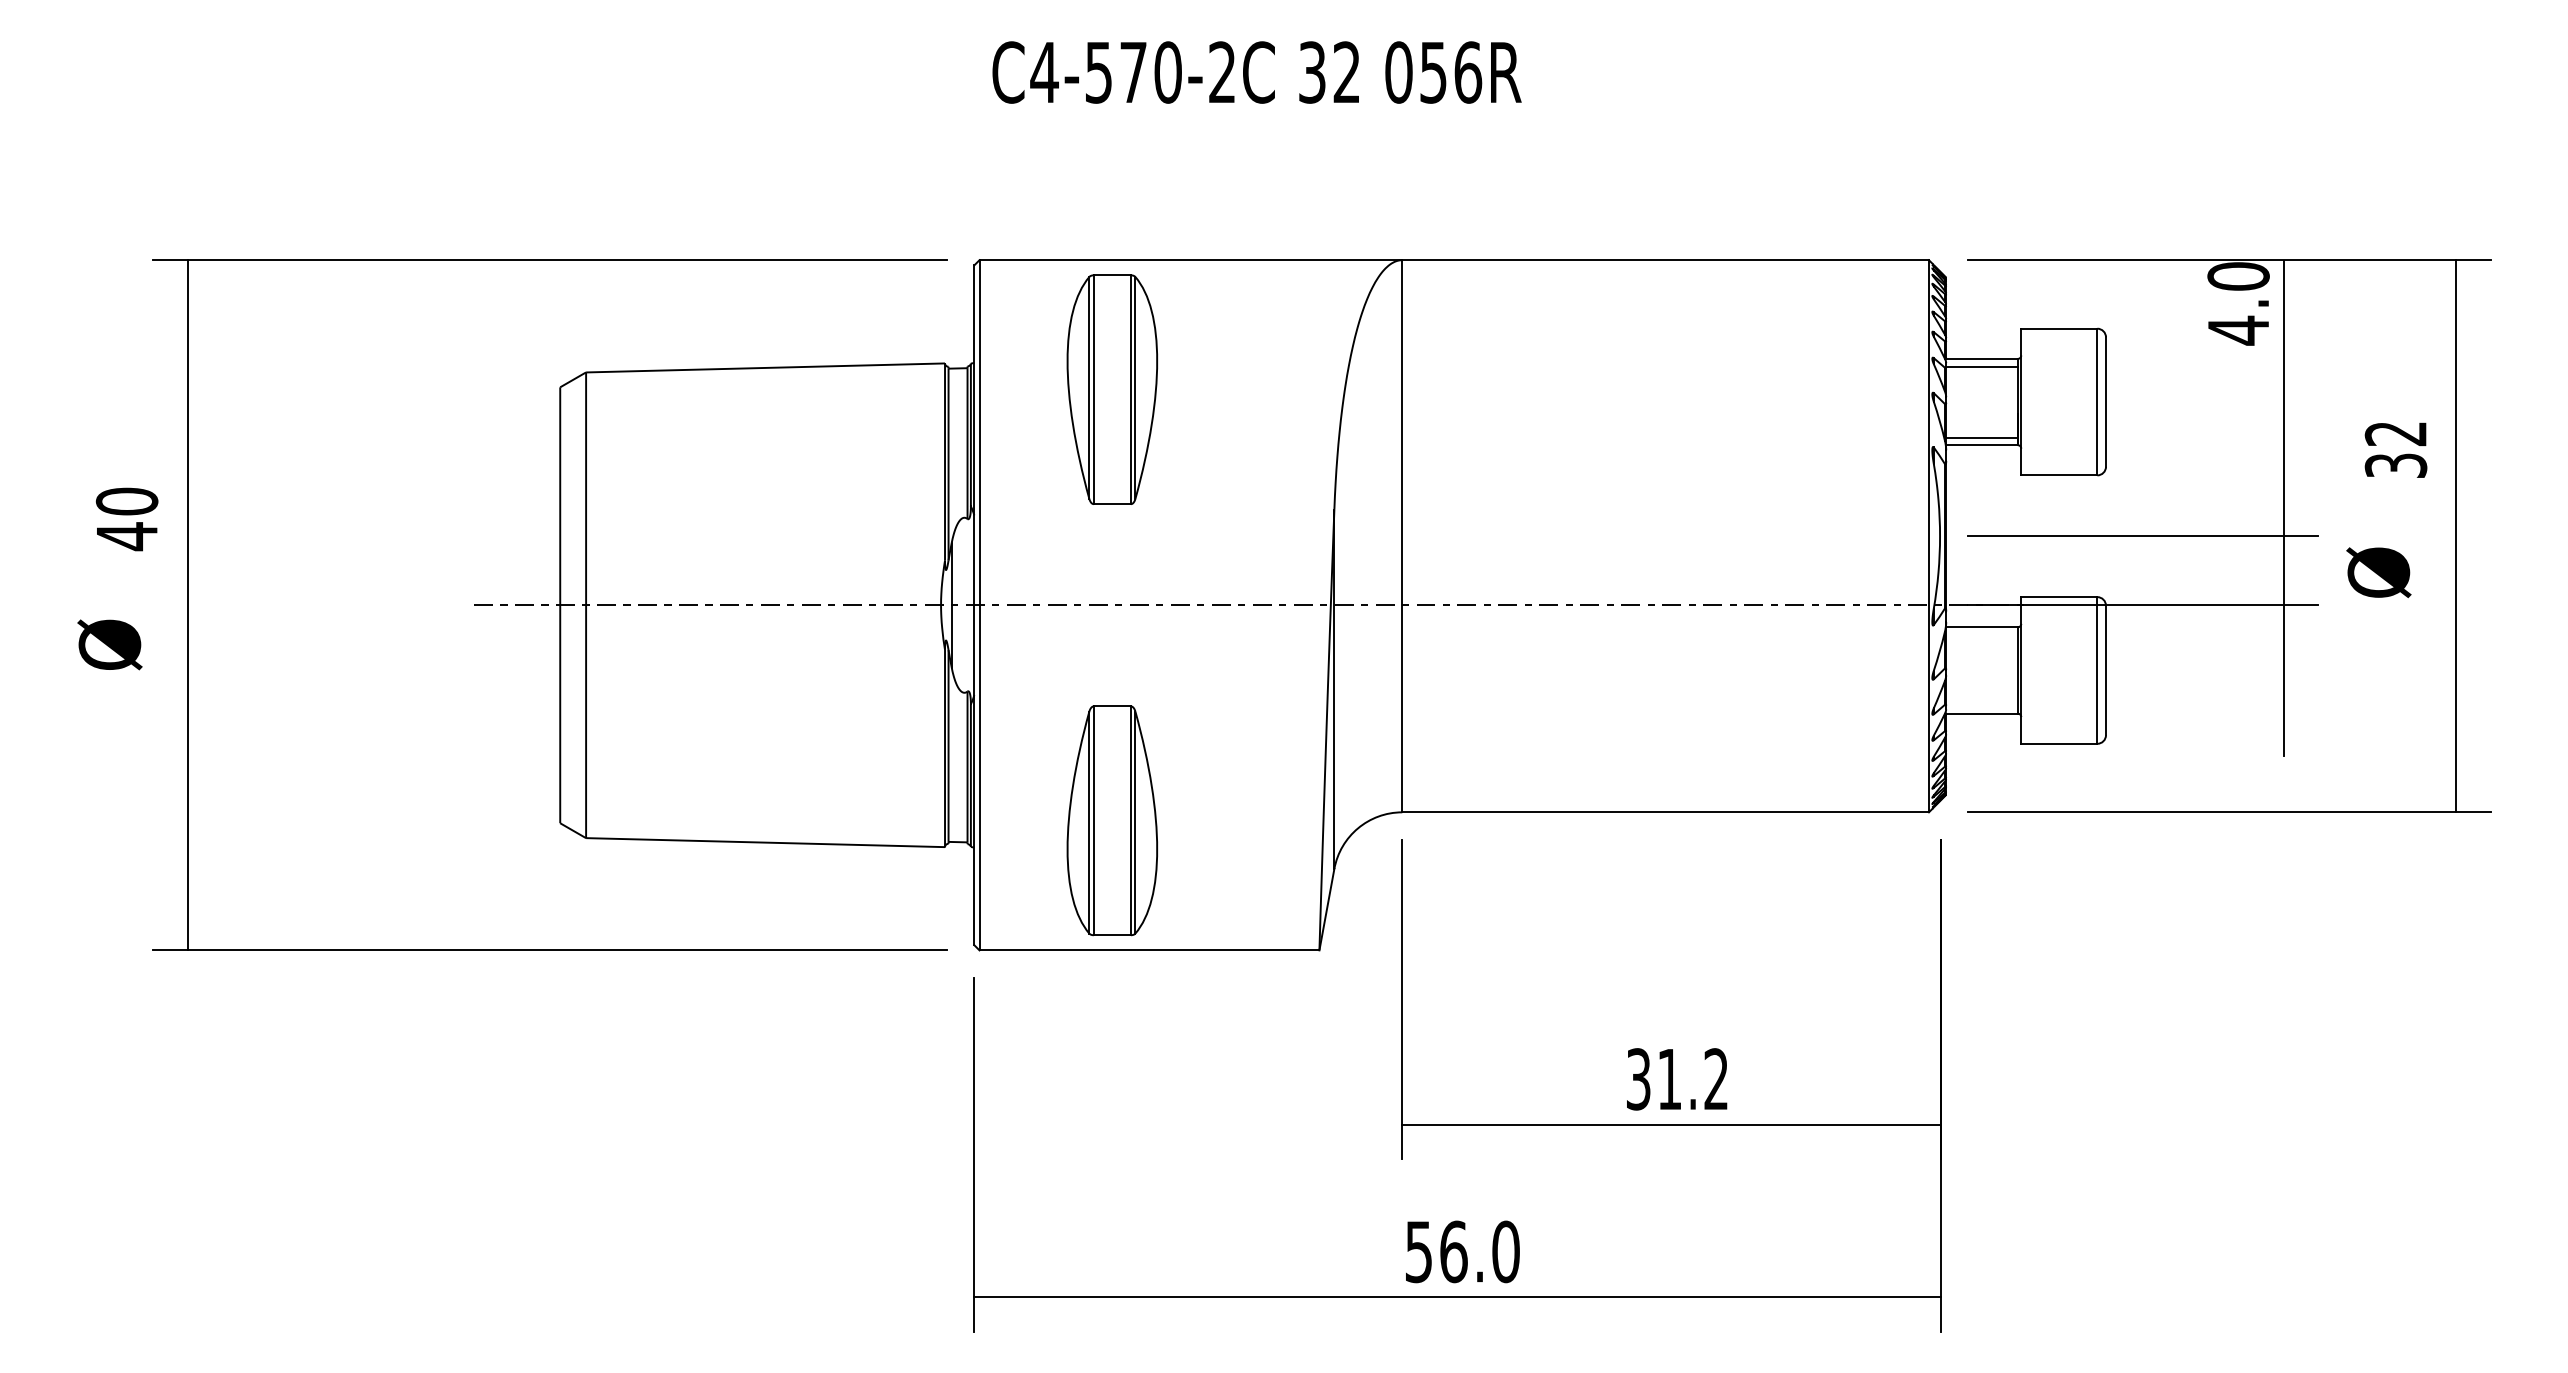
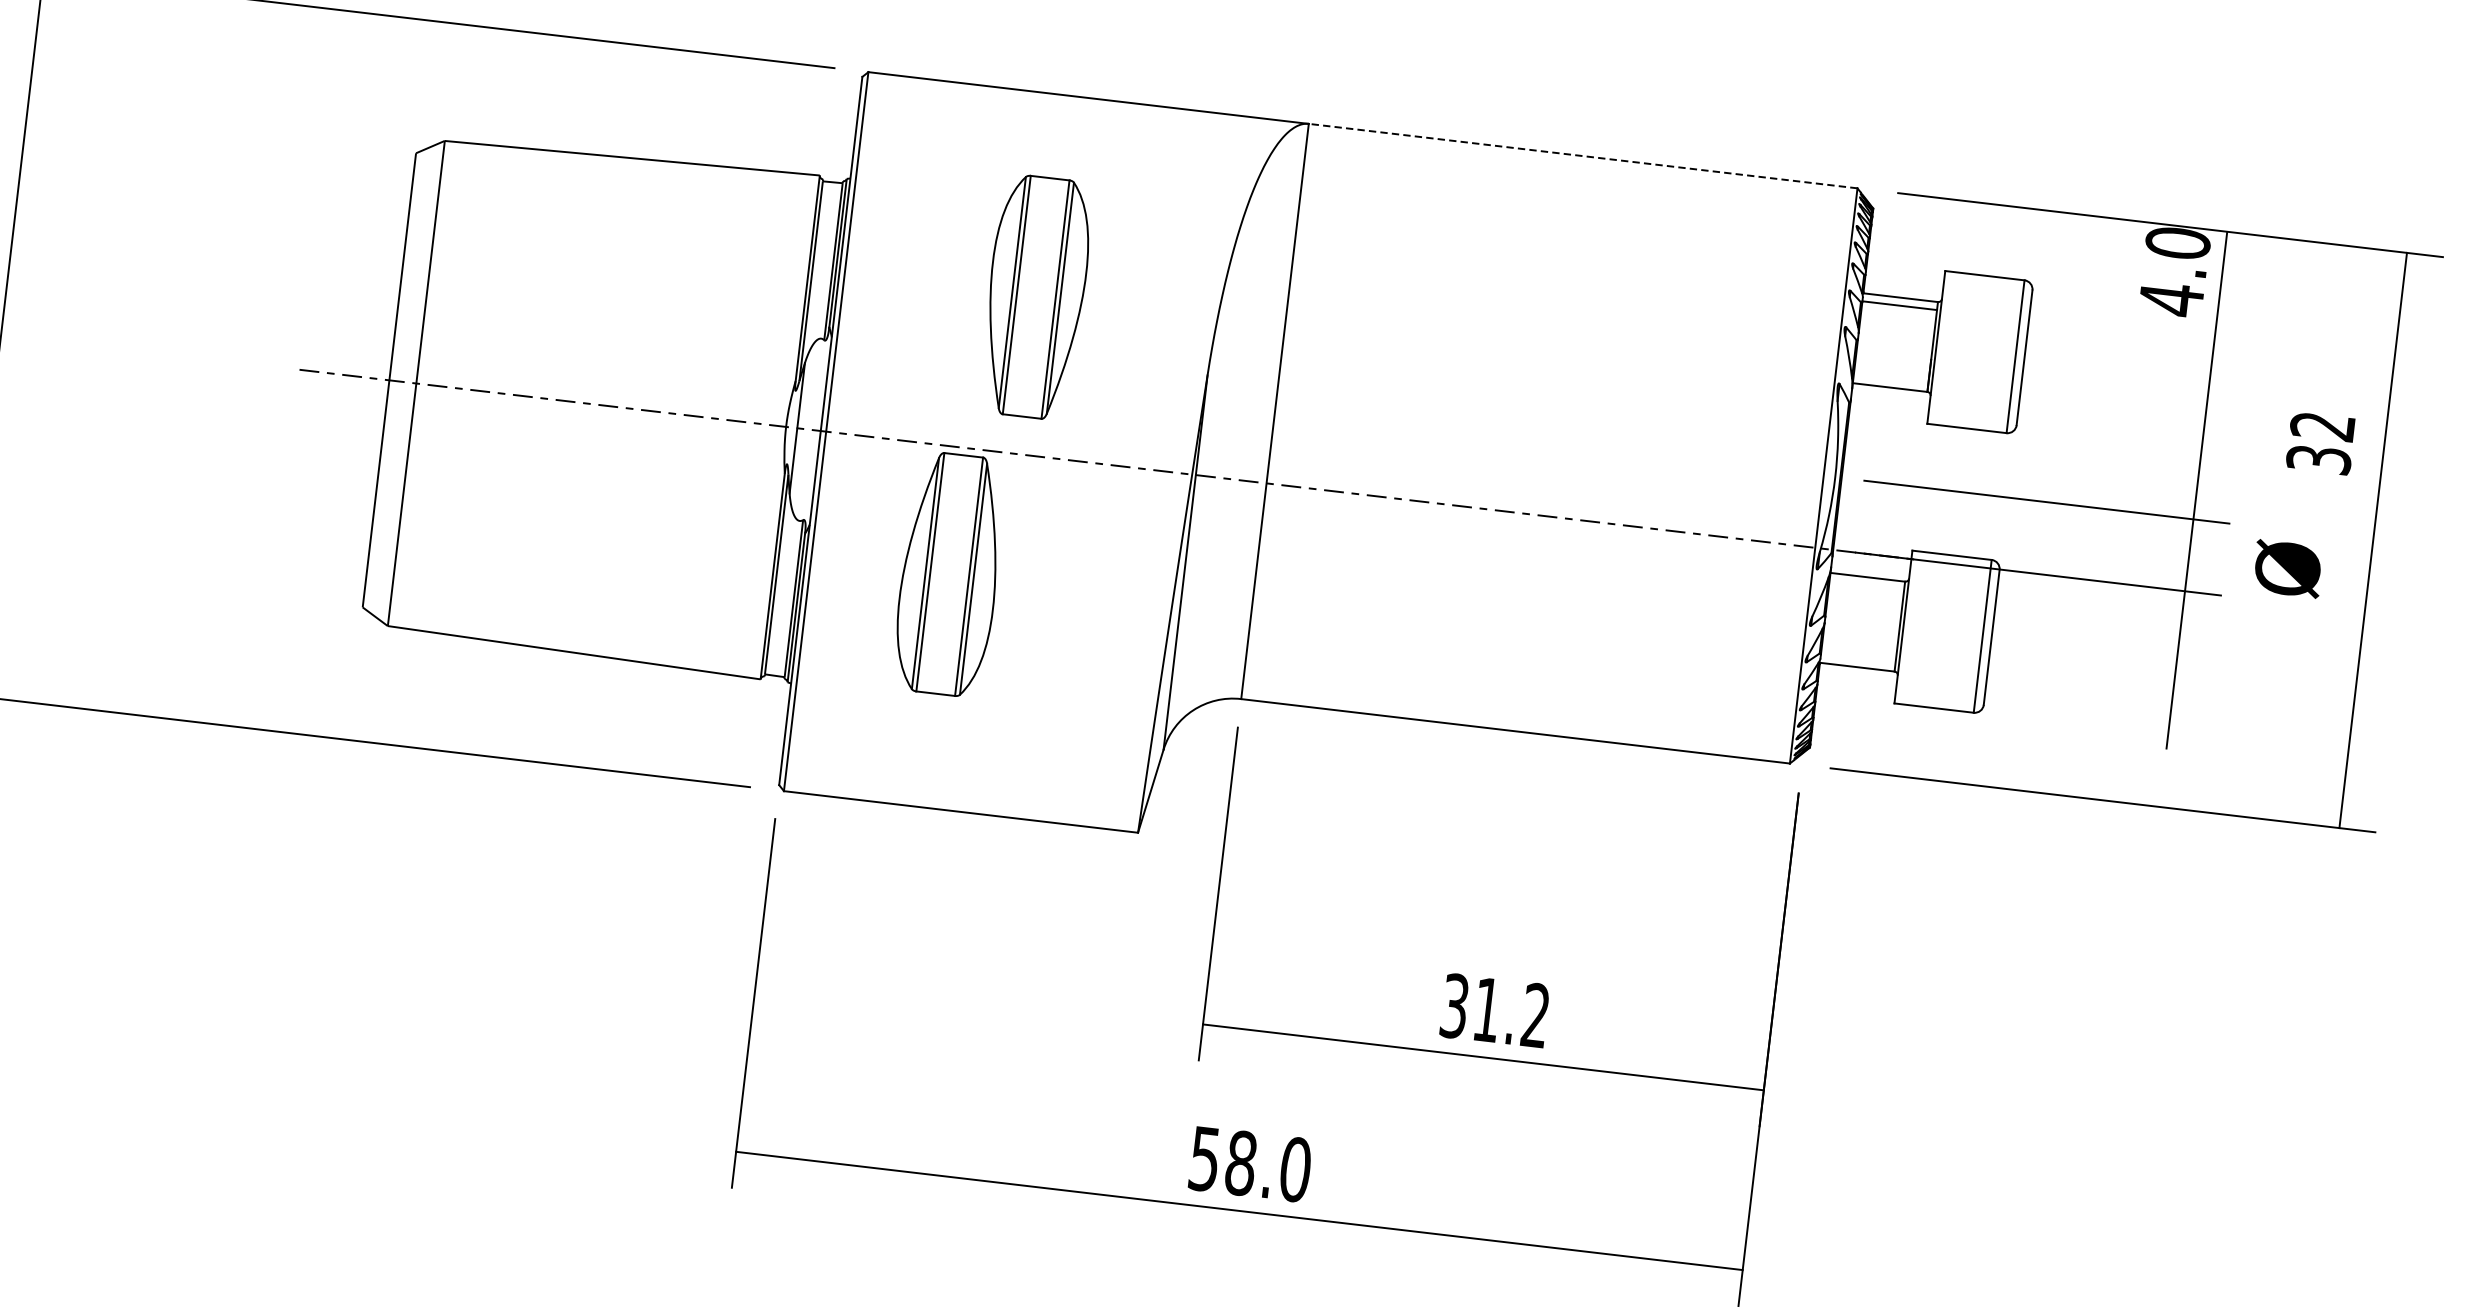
line: (1665, 260) -> (1582, 156), solid -> dashed
part: (1111, 389) -> (1035, 296), moved
line: (1981, 437) -> (1890, 379), removed
part: (1111, 820) -> (948, 574), moved
text: (1453, 1251) -> (1240, 1162), 56.0 -> 58.0

